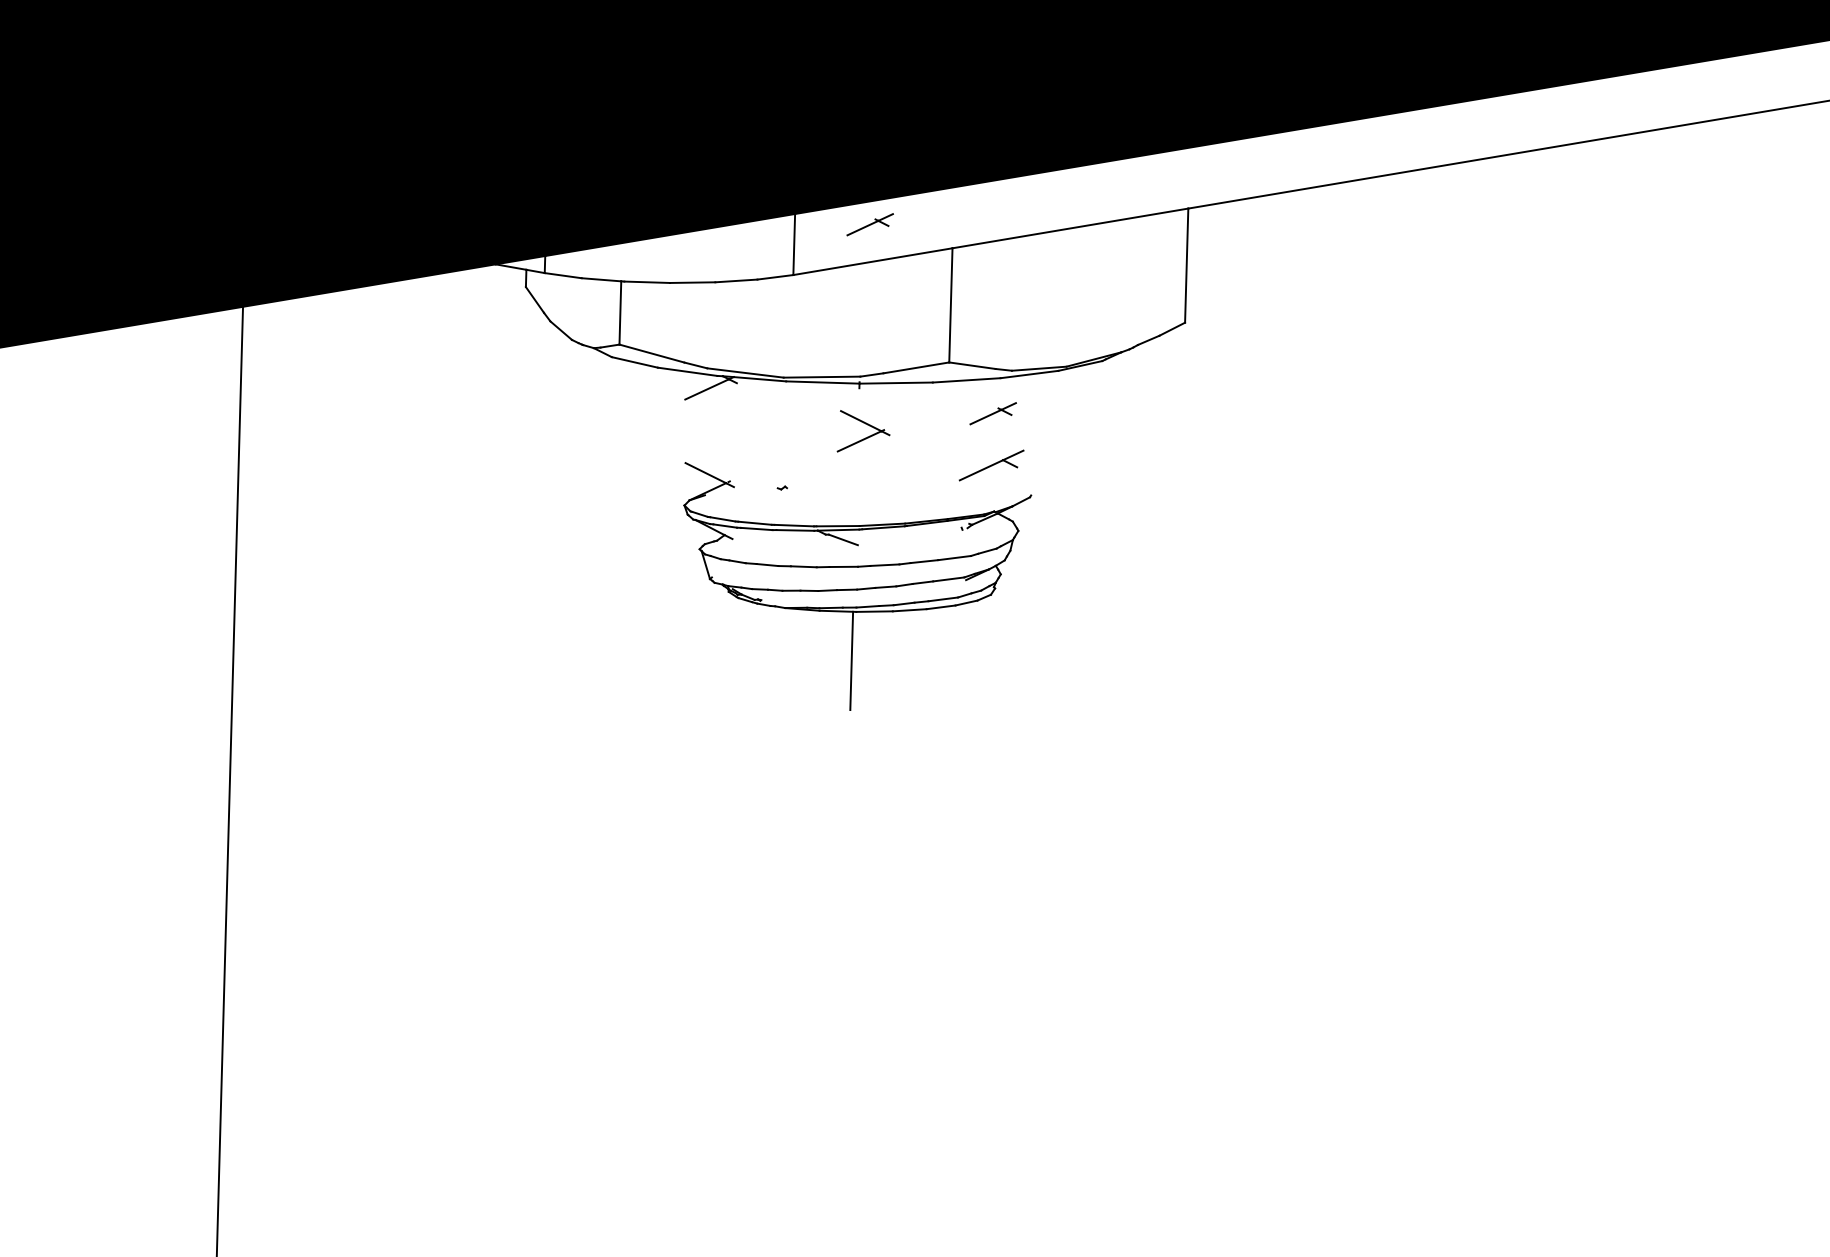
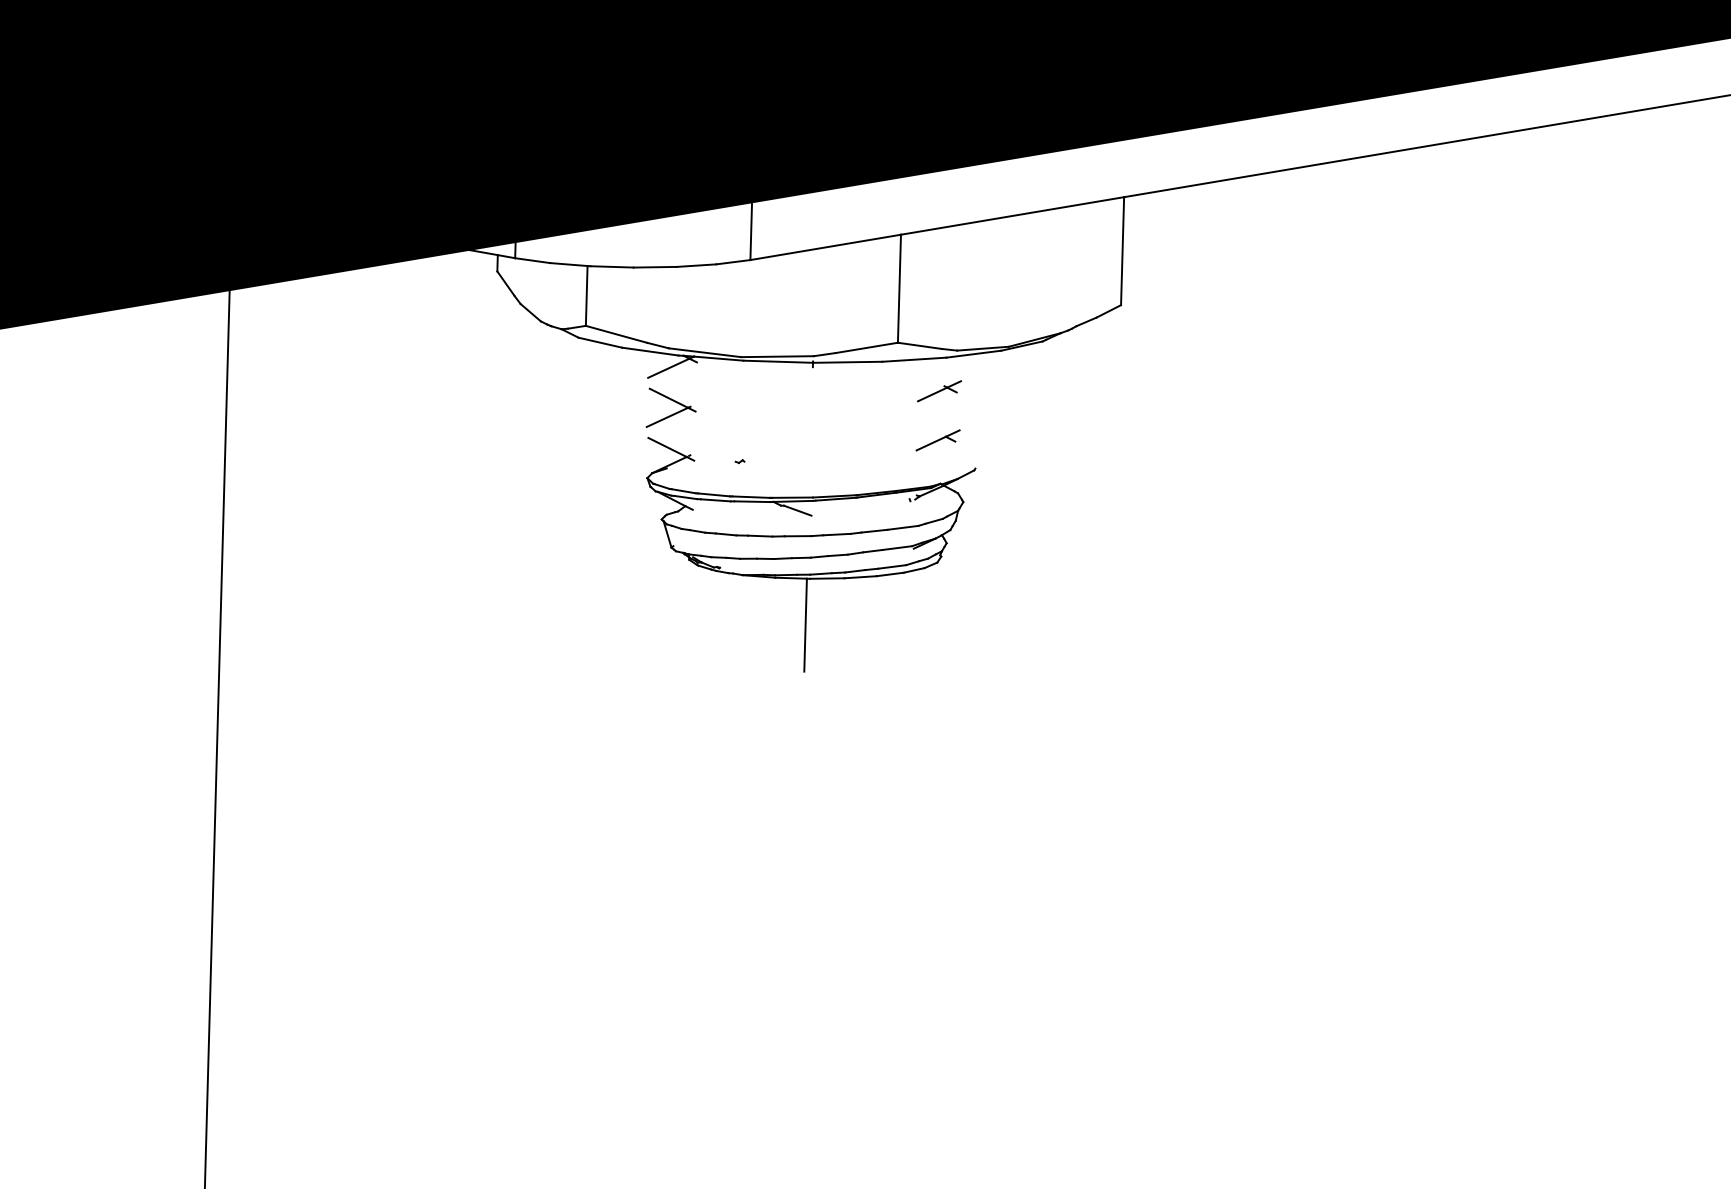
part: (869, 224) -> (822, 212), removed
part: (865, 437) -> (672, 413), moved
part: (991, 465) -> (937, 440), size x0.71

